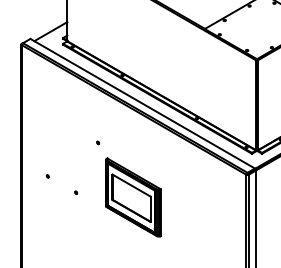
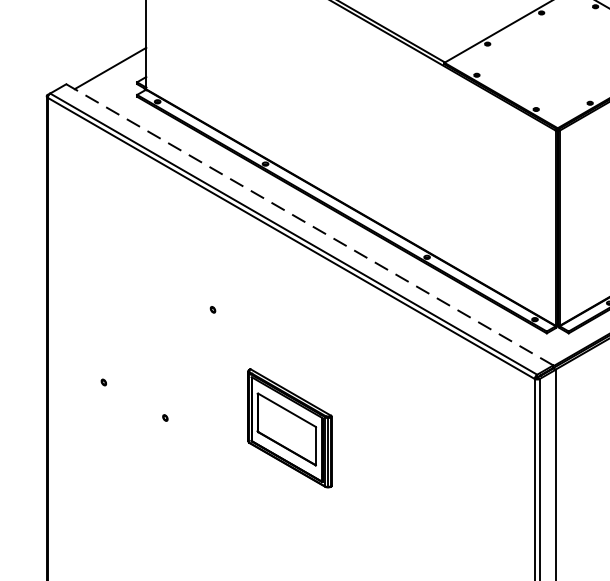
line: (142, 103) -> (309, 224), solid -> dashed
part: (133, 197) -> (289, 428), size x0.7

